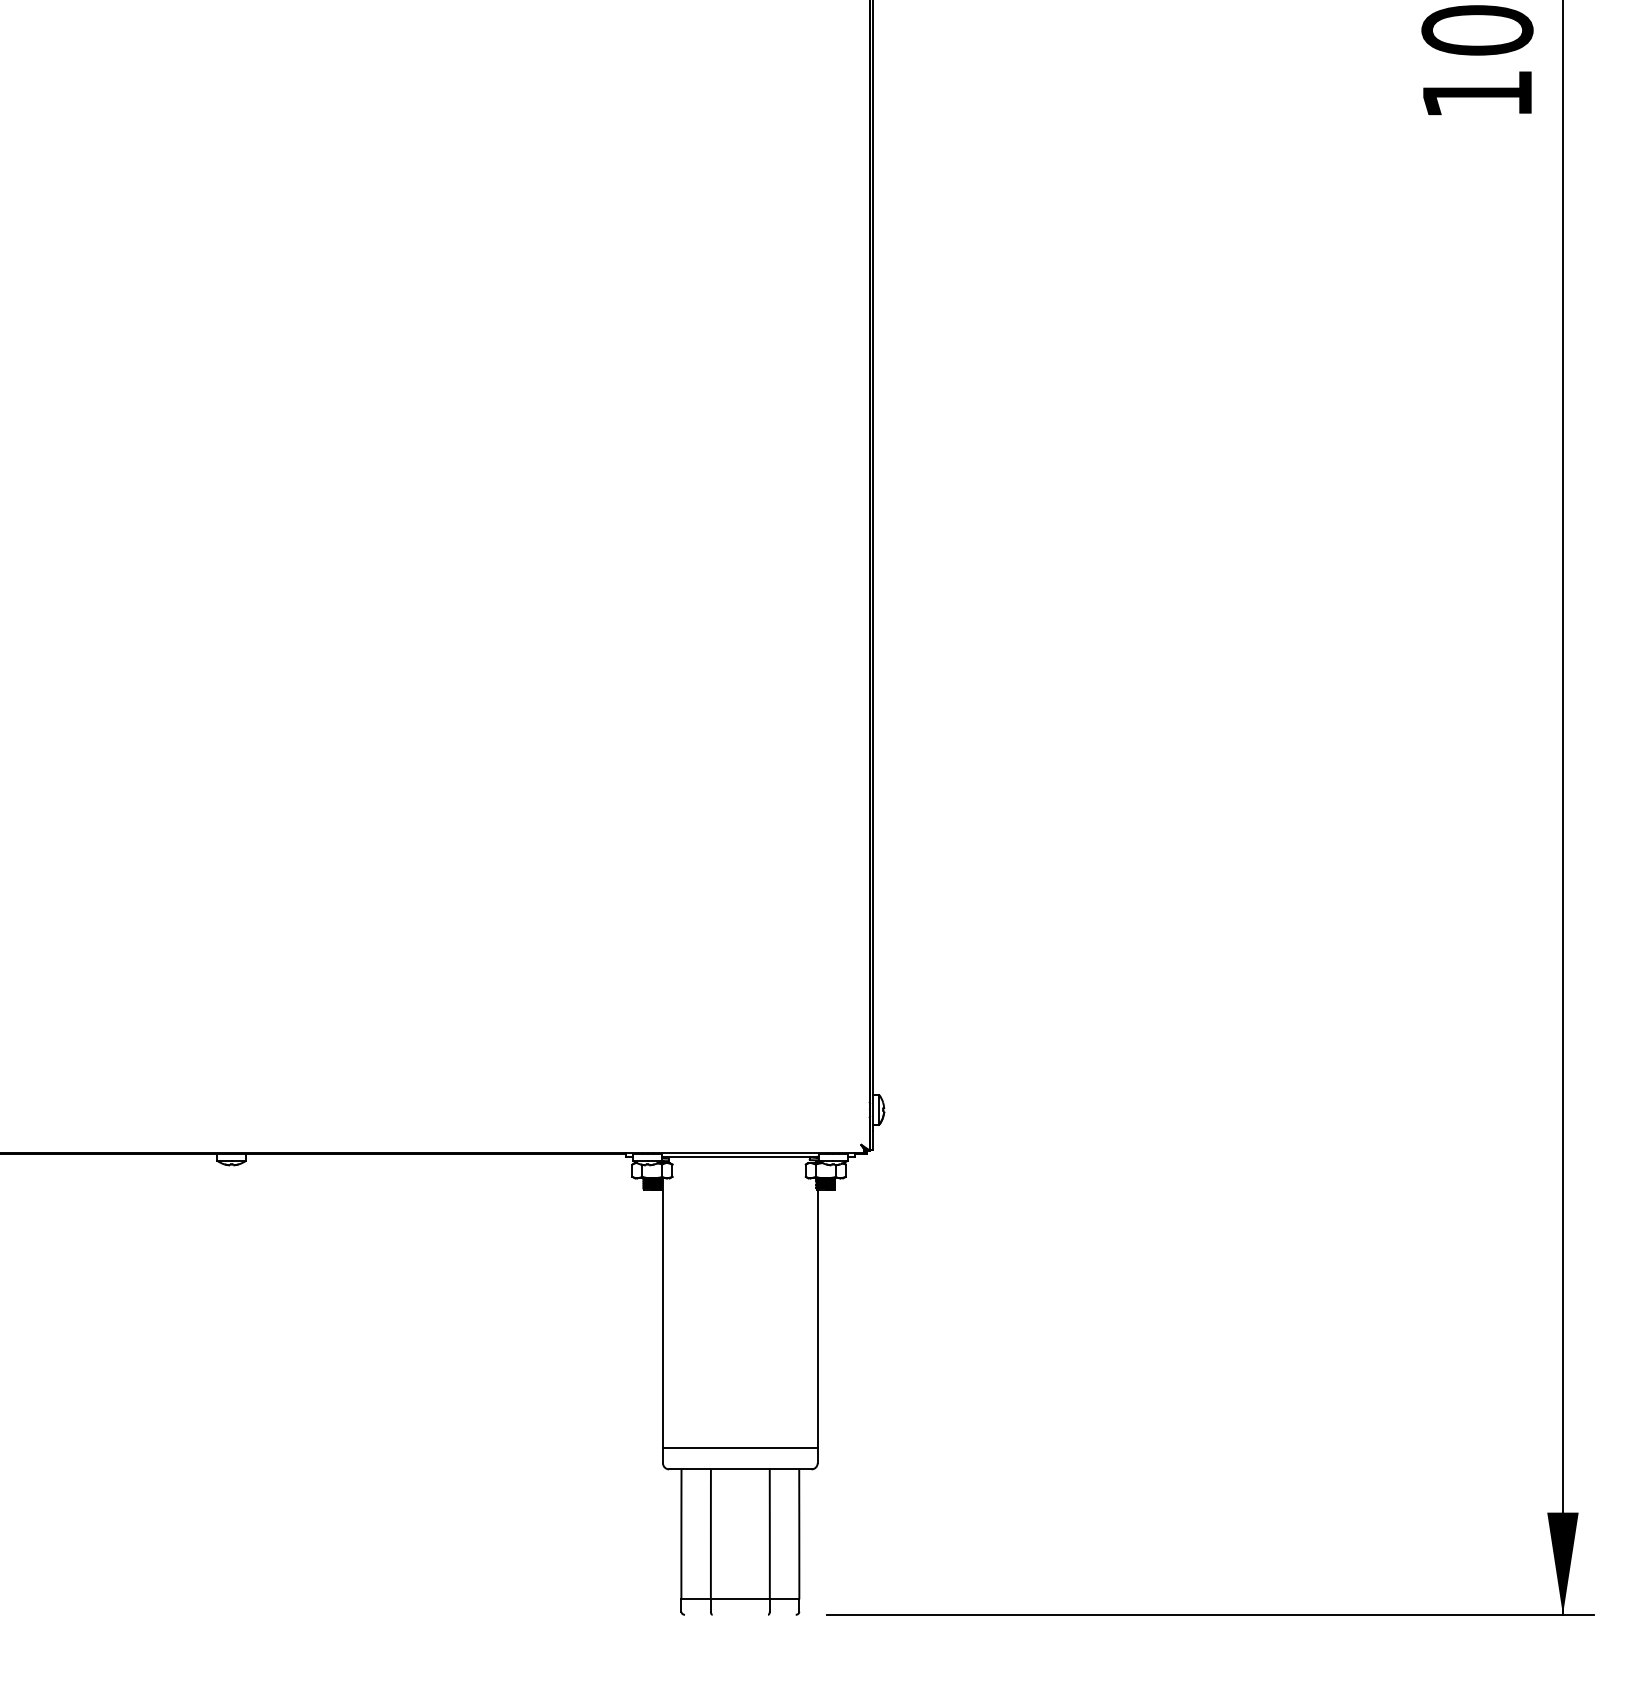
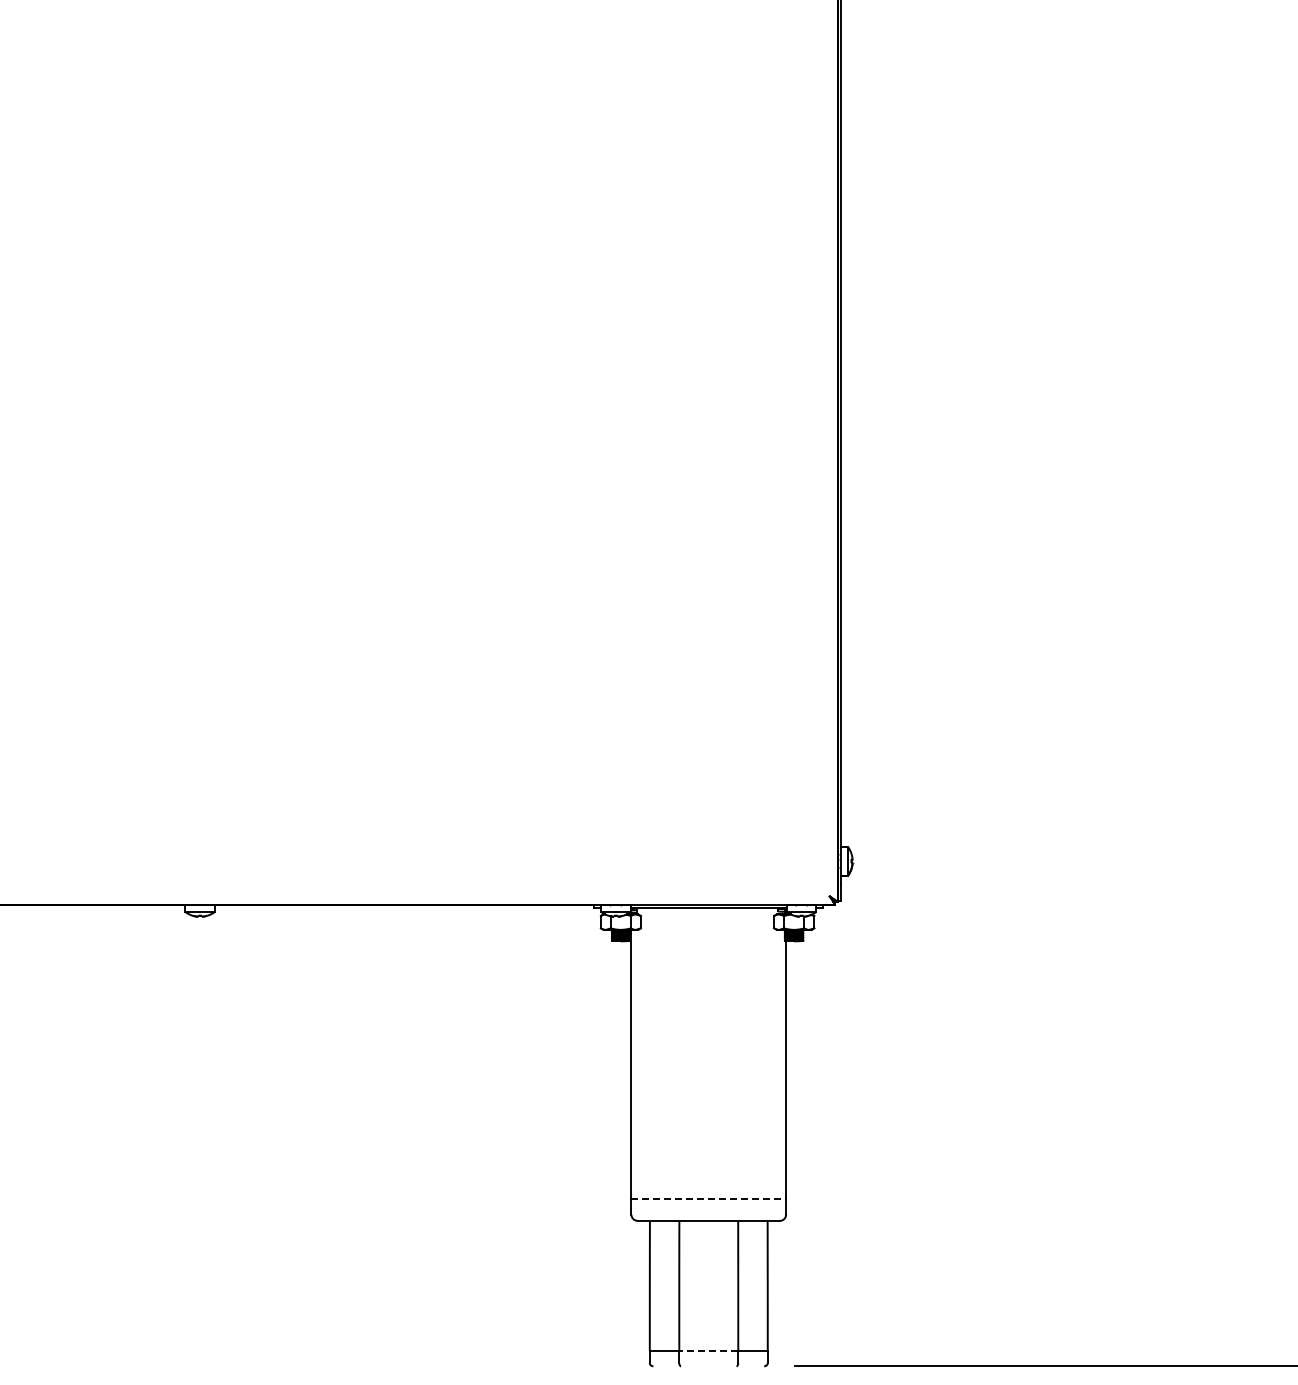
line: (740, 1447) -> (708, 1198), solid -> dashed
line: (739, 1599) -> (707, 1350), solid -> dashed

